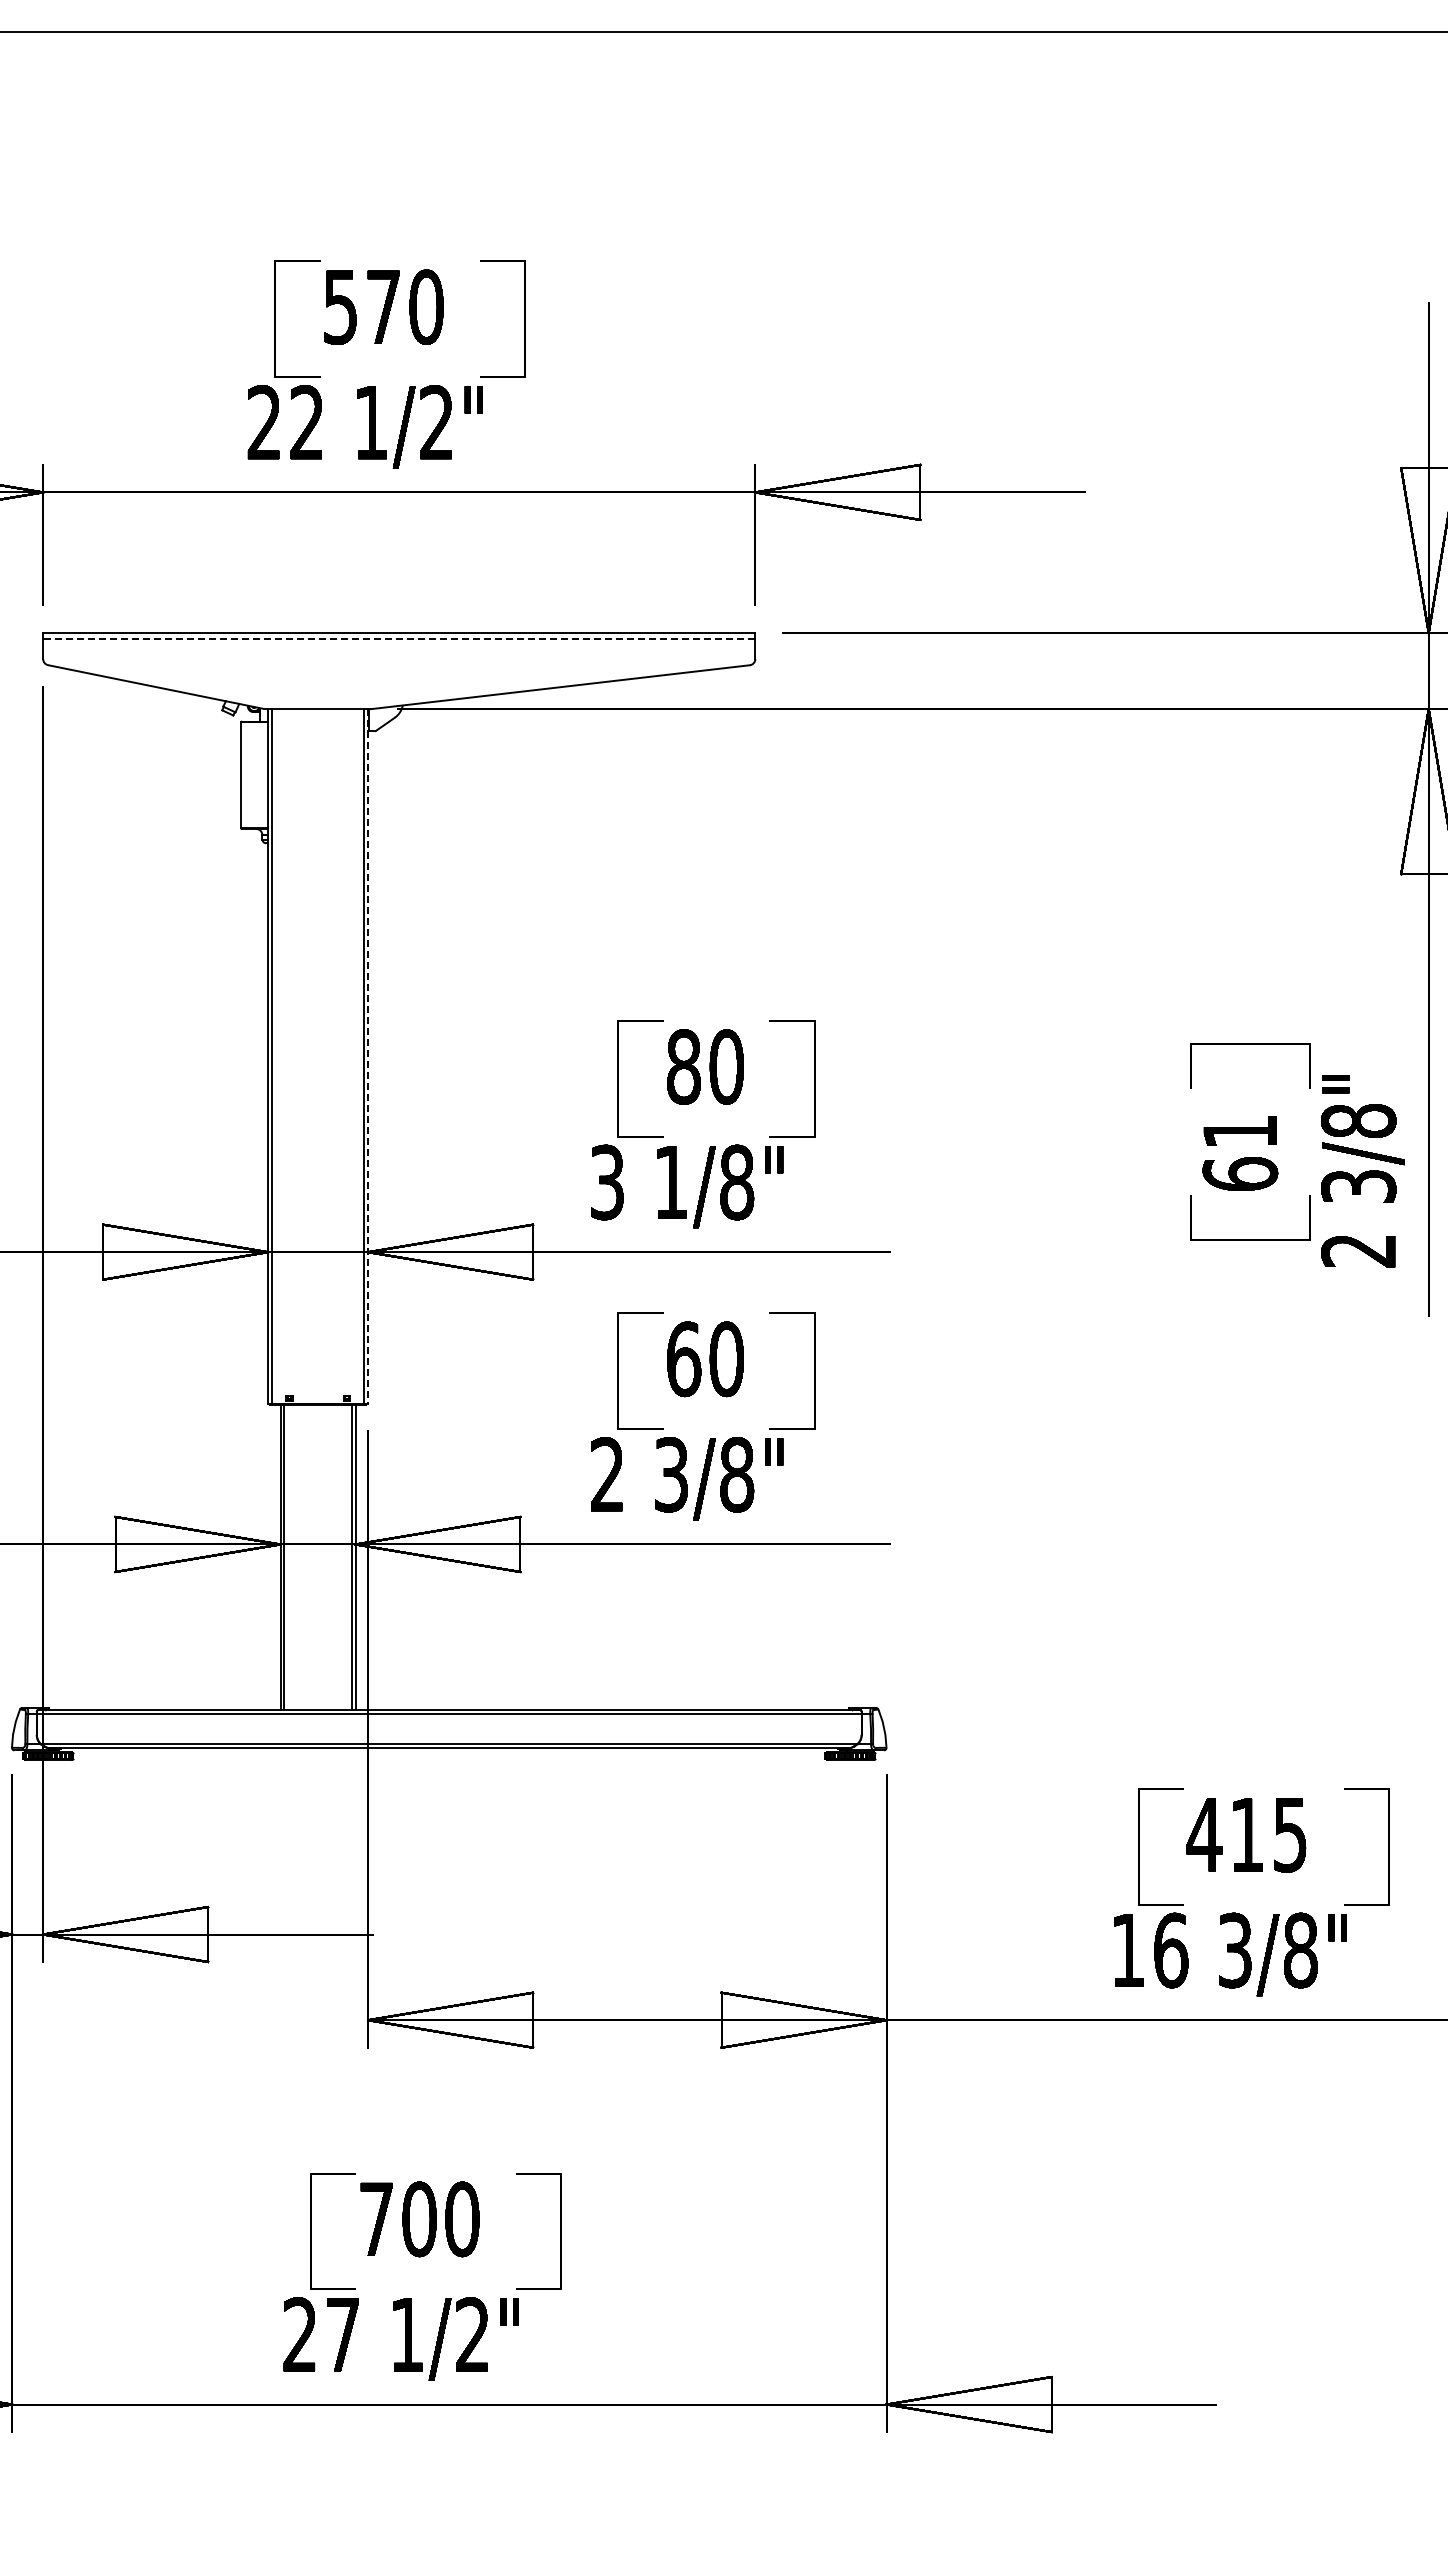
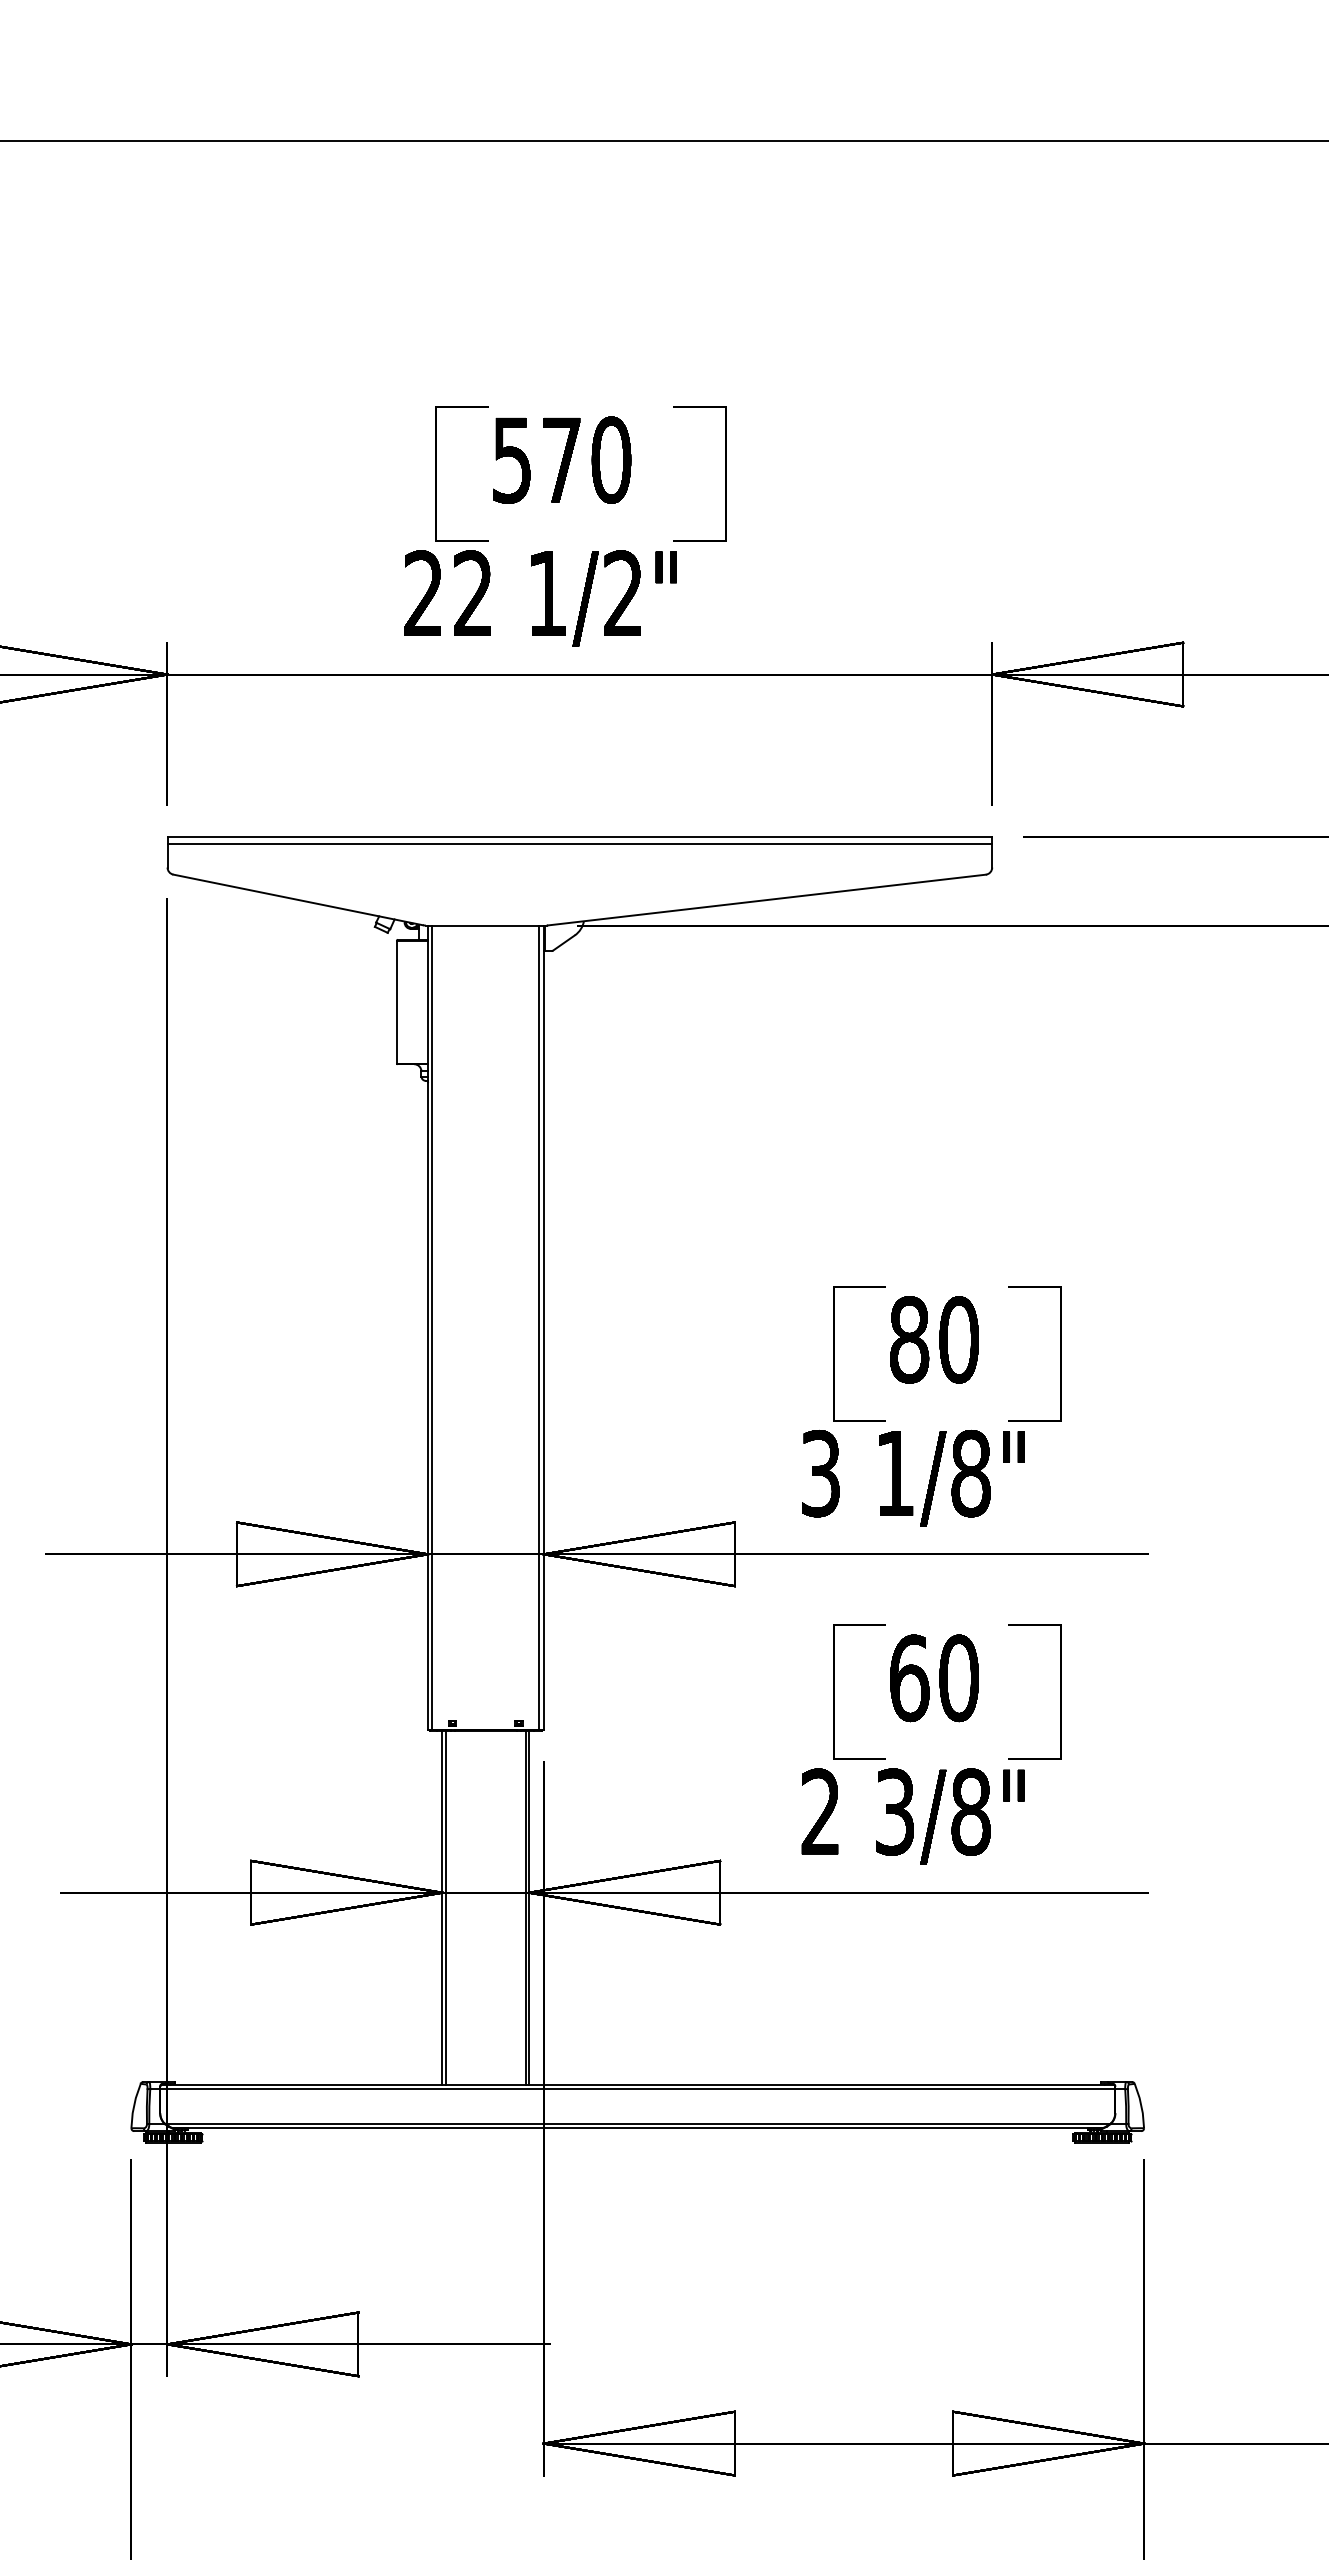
line: (398, 638) -> (579, 843), dashed -> solid
line: (368, 1057) -> (544, 1328), dashed -> solid

